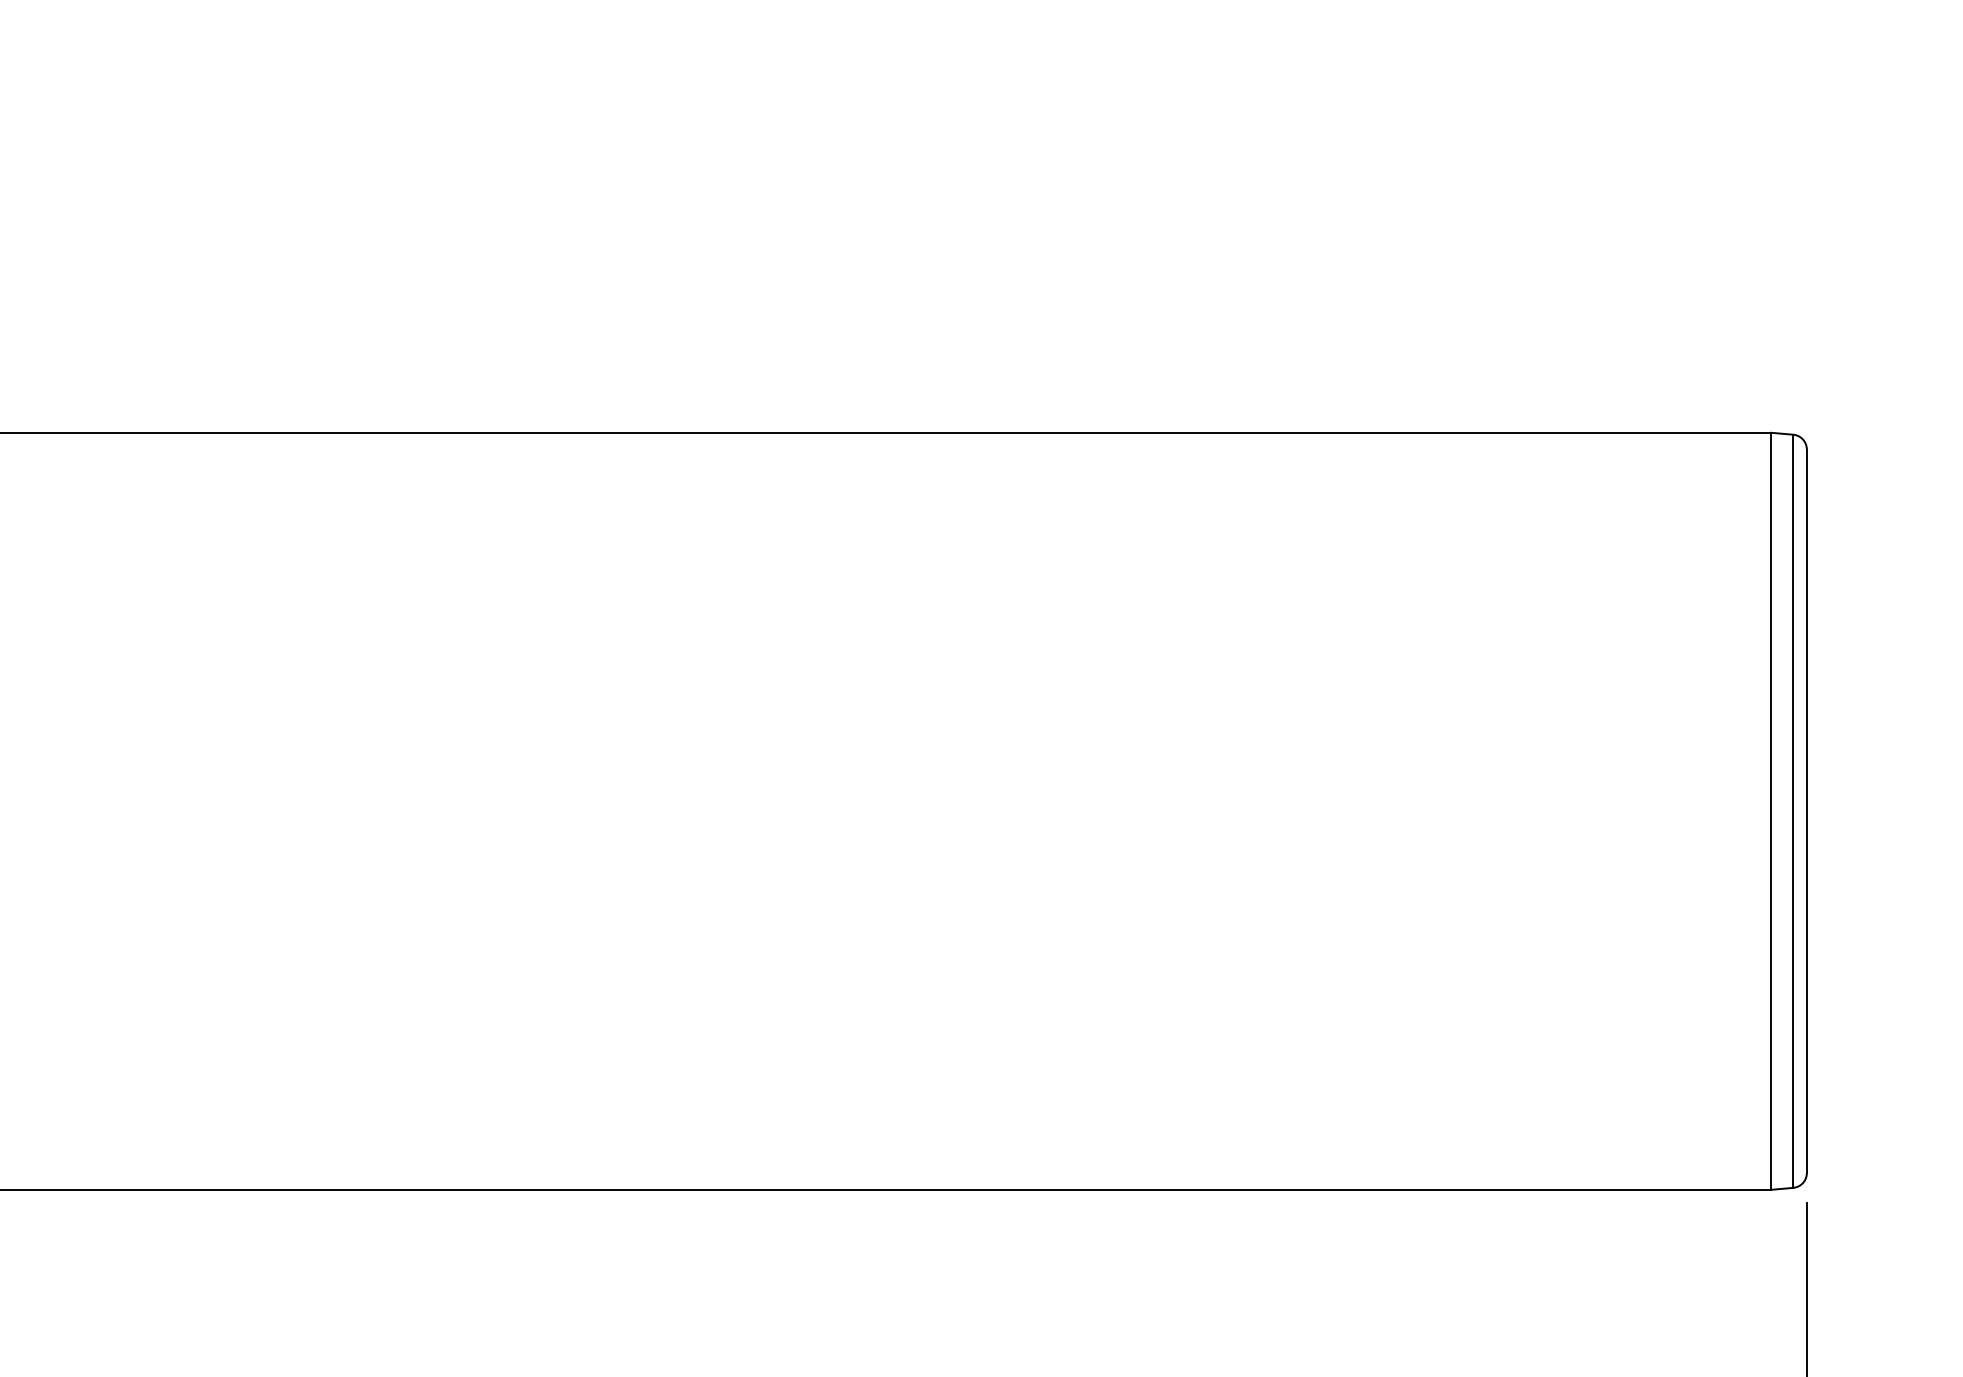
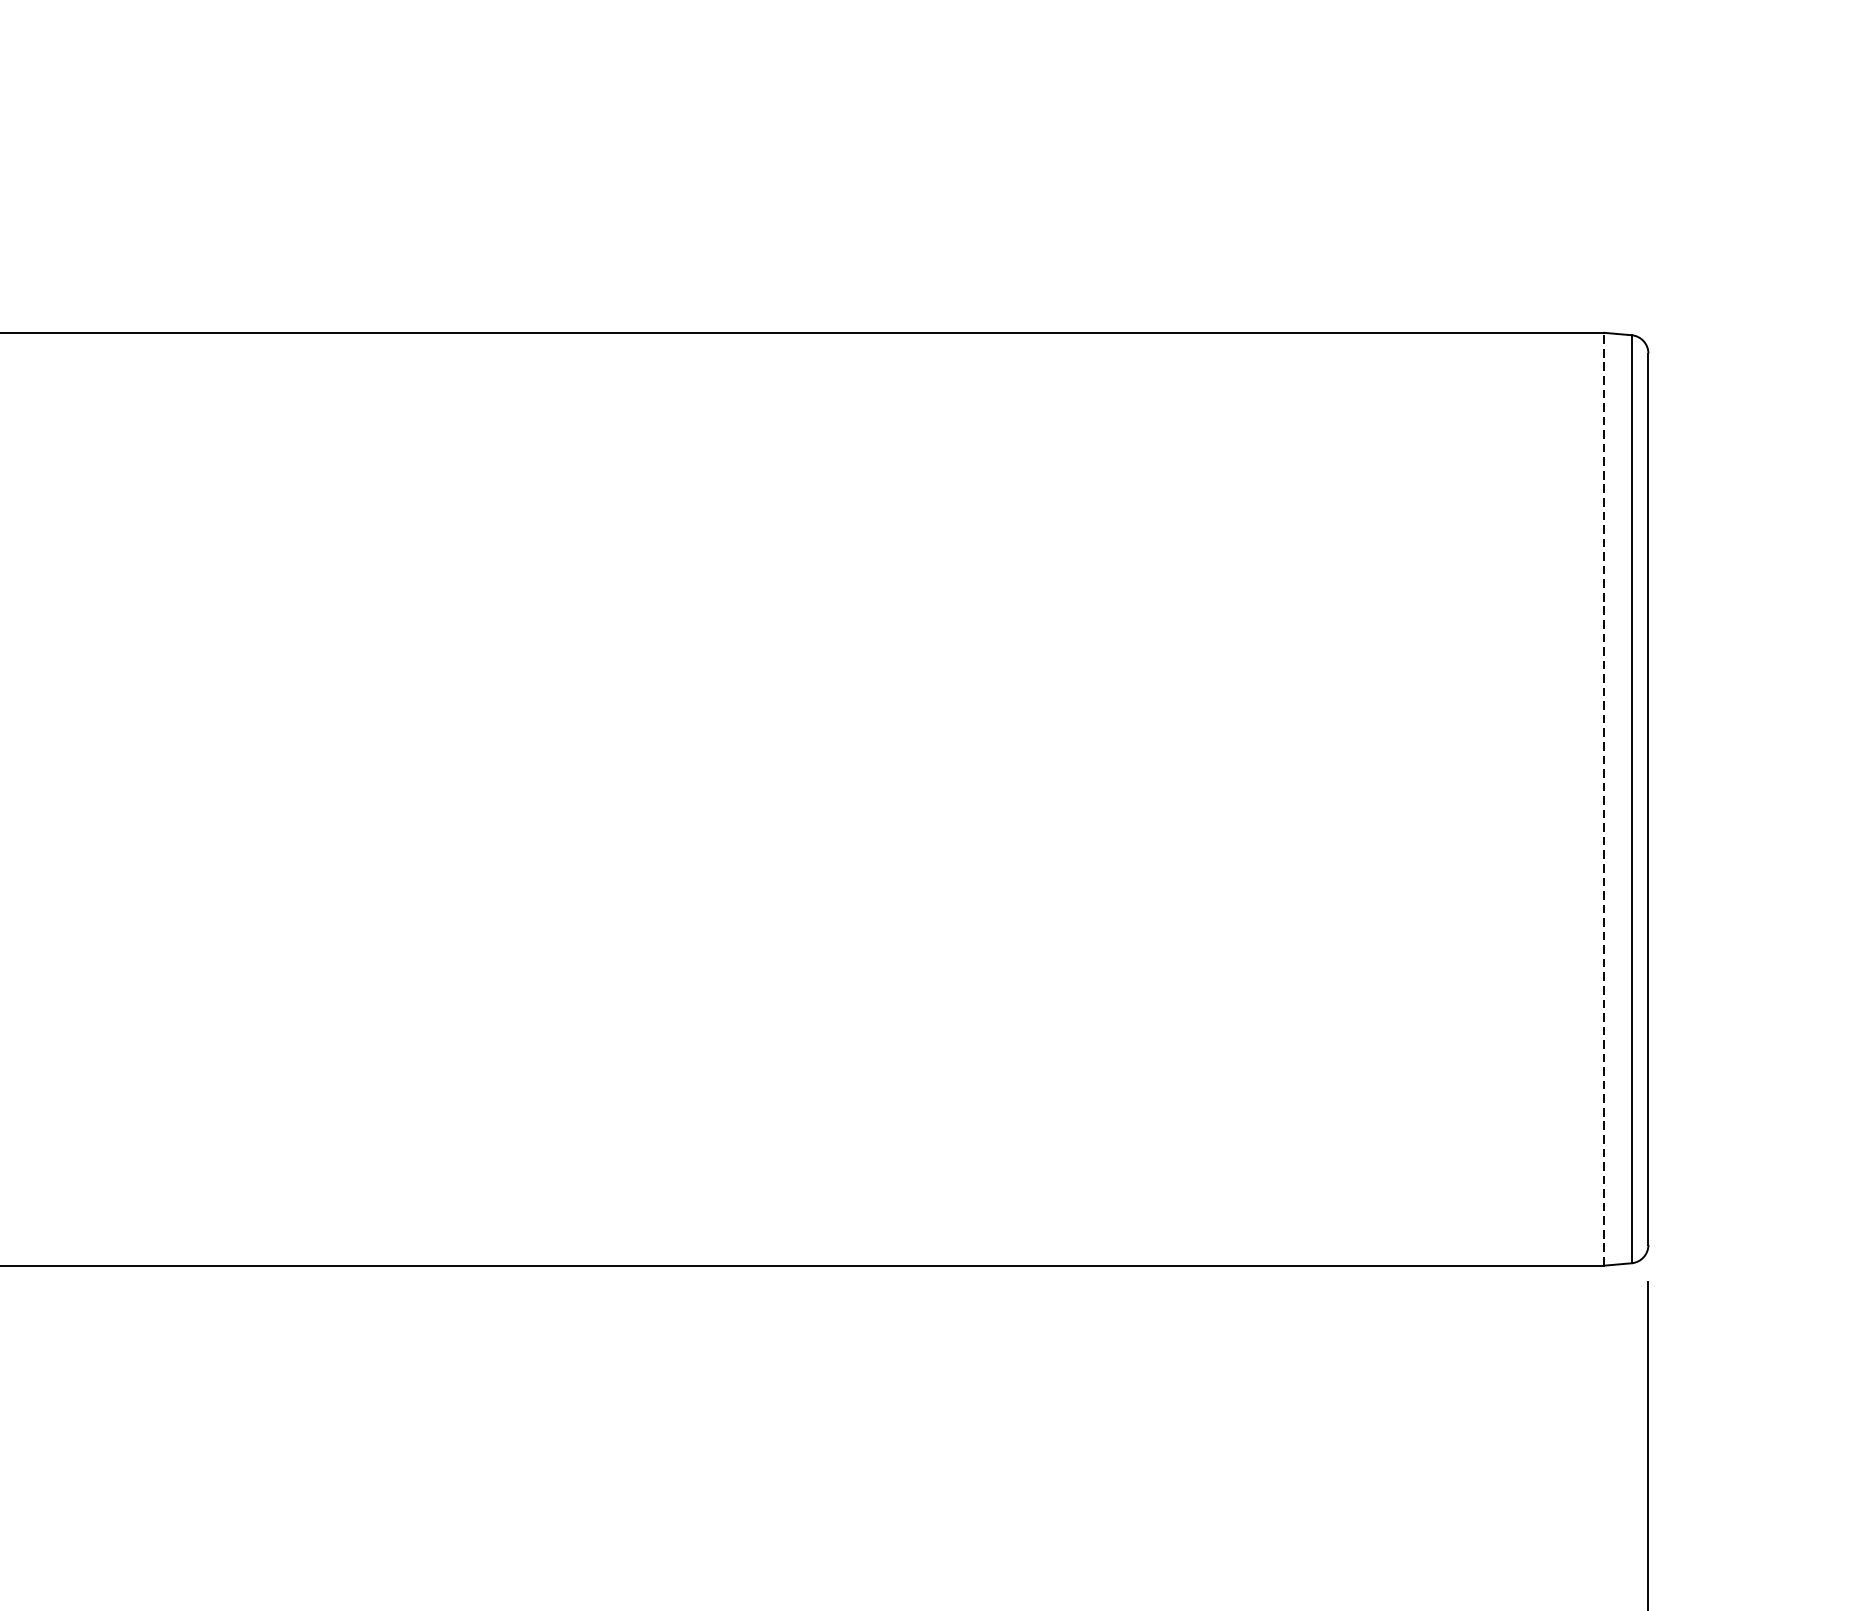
line: (1771, 811) -> (1604, 799), solid -> dashed

